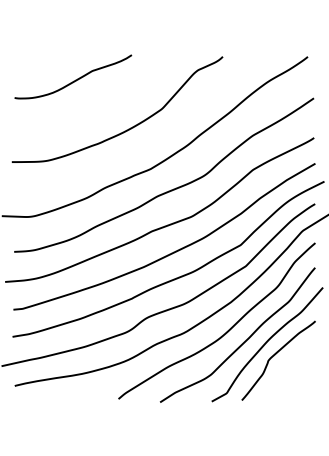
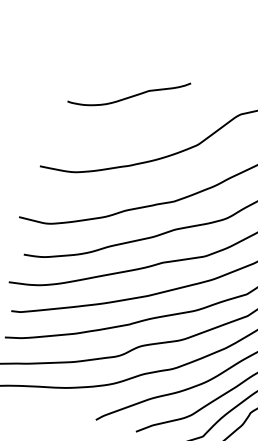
curve: (75, 79) -> (130, 95), moved

